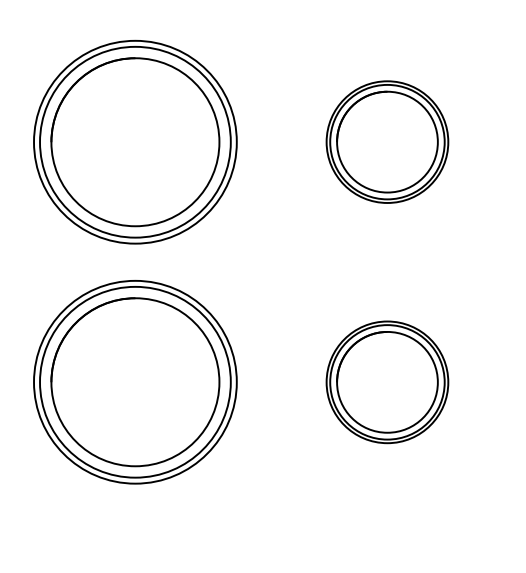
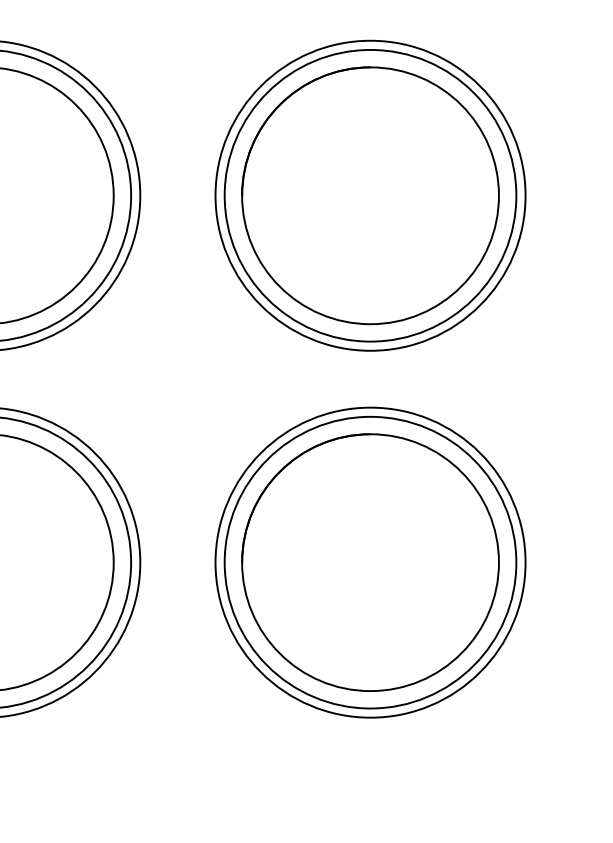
part: (387, 141) -> (370, 194), size x1.67
part: (387, 382) -> (370, 563), size x1.67

